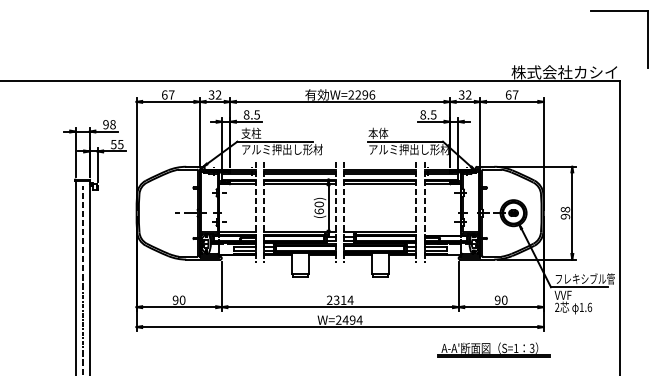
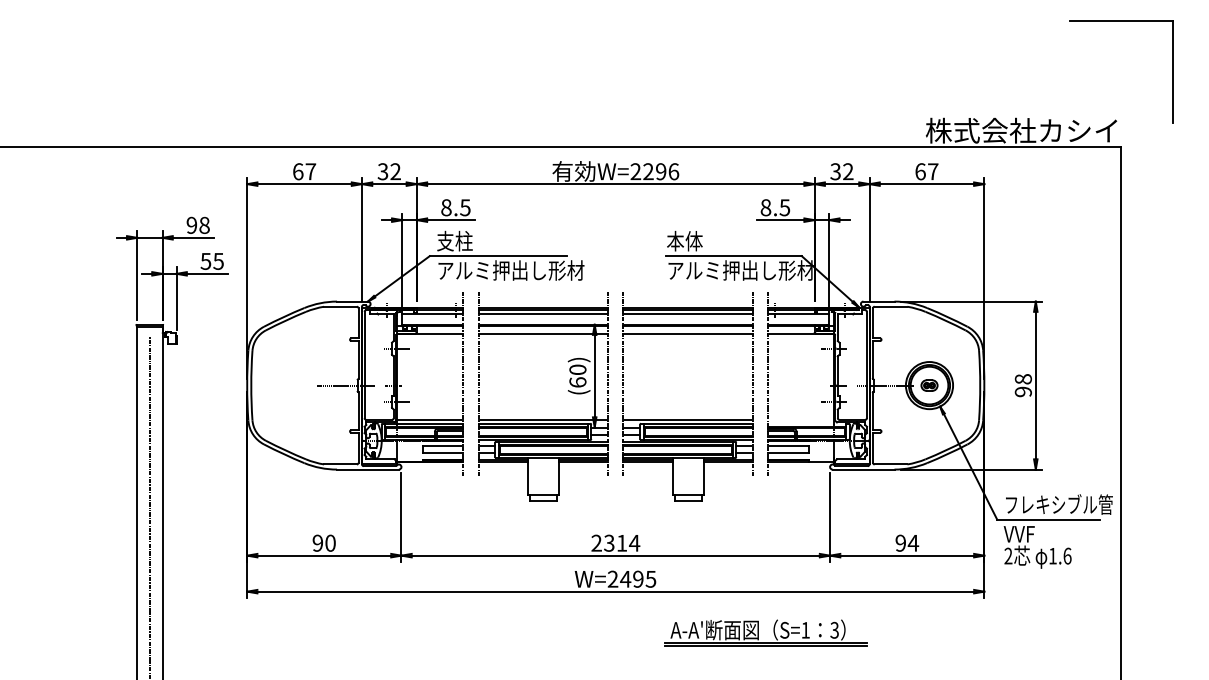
text: (504, 299) -> (913, 541), 90 -> 94
text: (359, 319) -> (650, 577), W=2494 -> W=2495
part: (493, 349) -> (764, 632), moved

